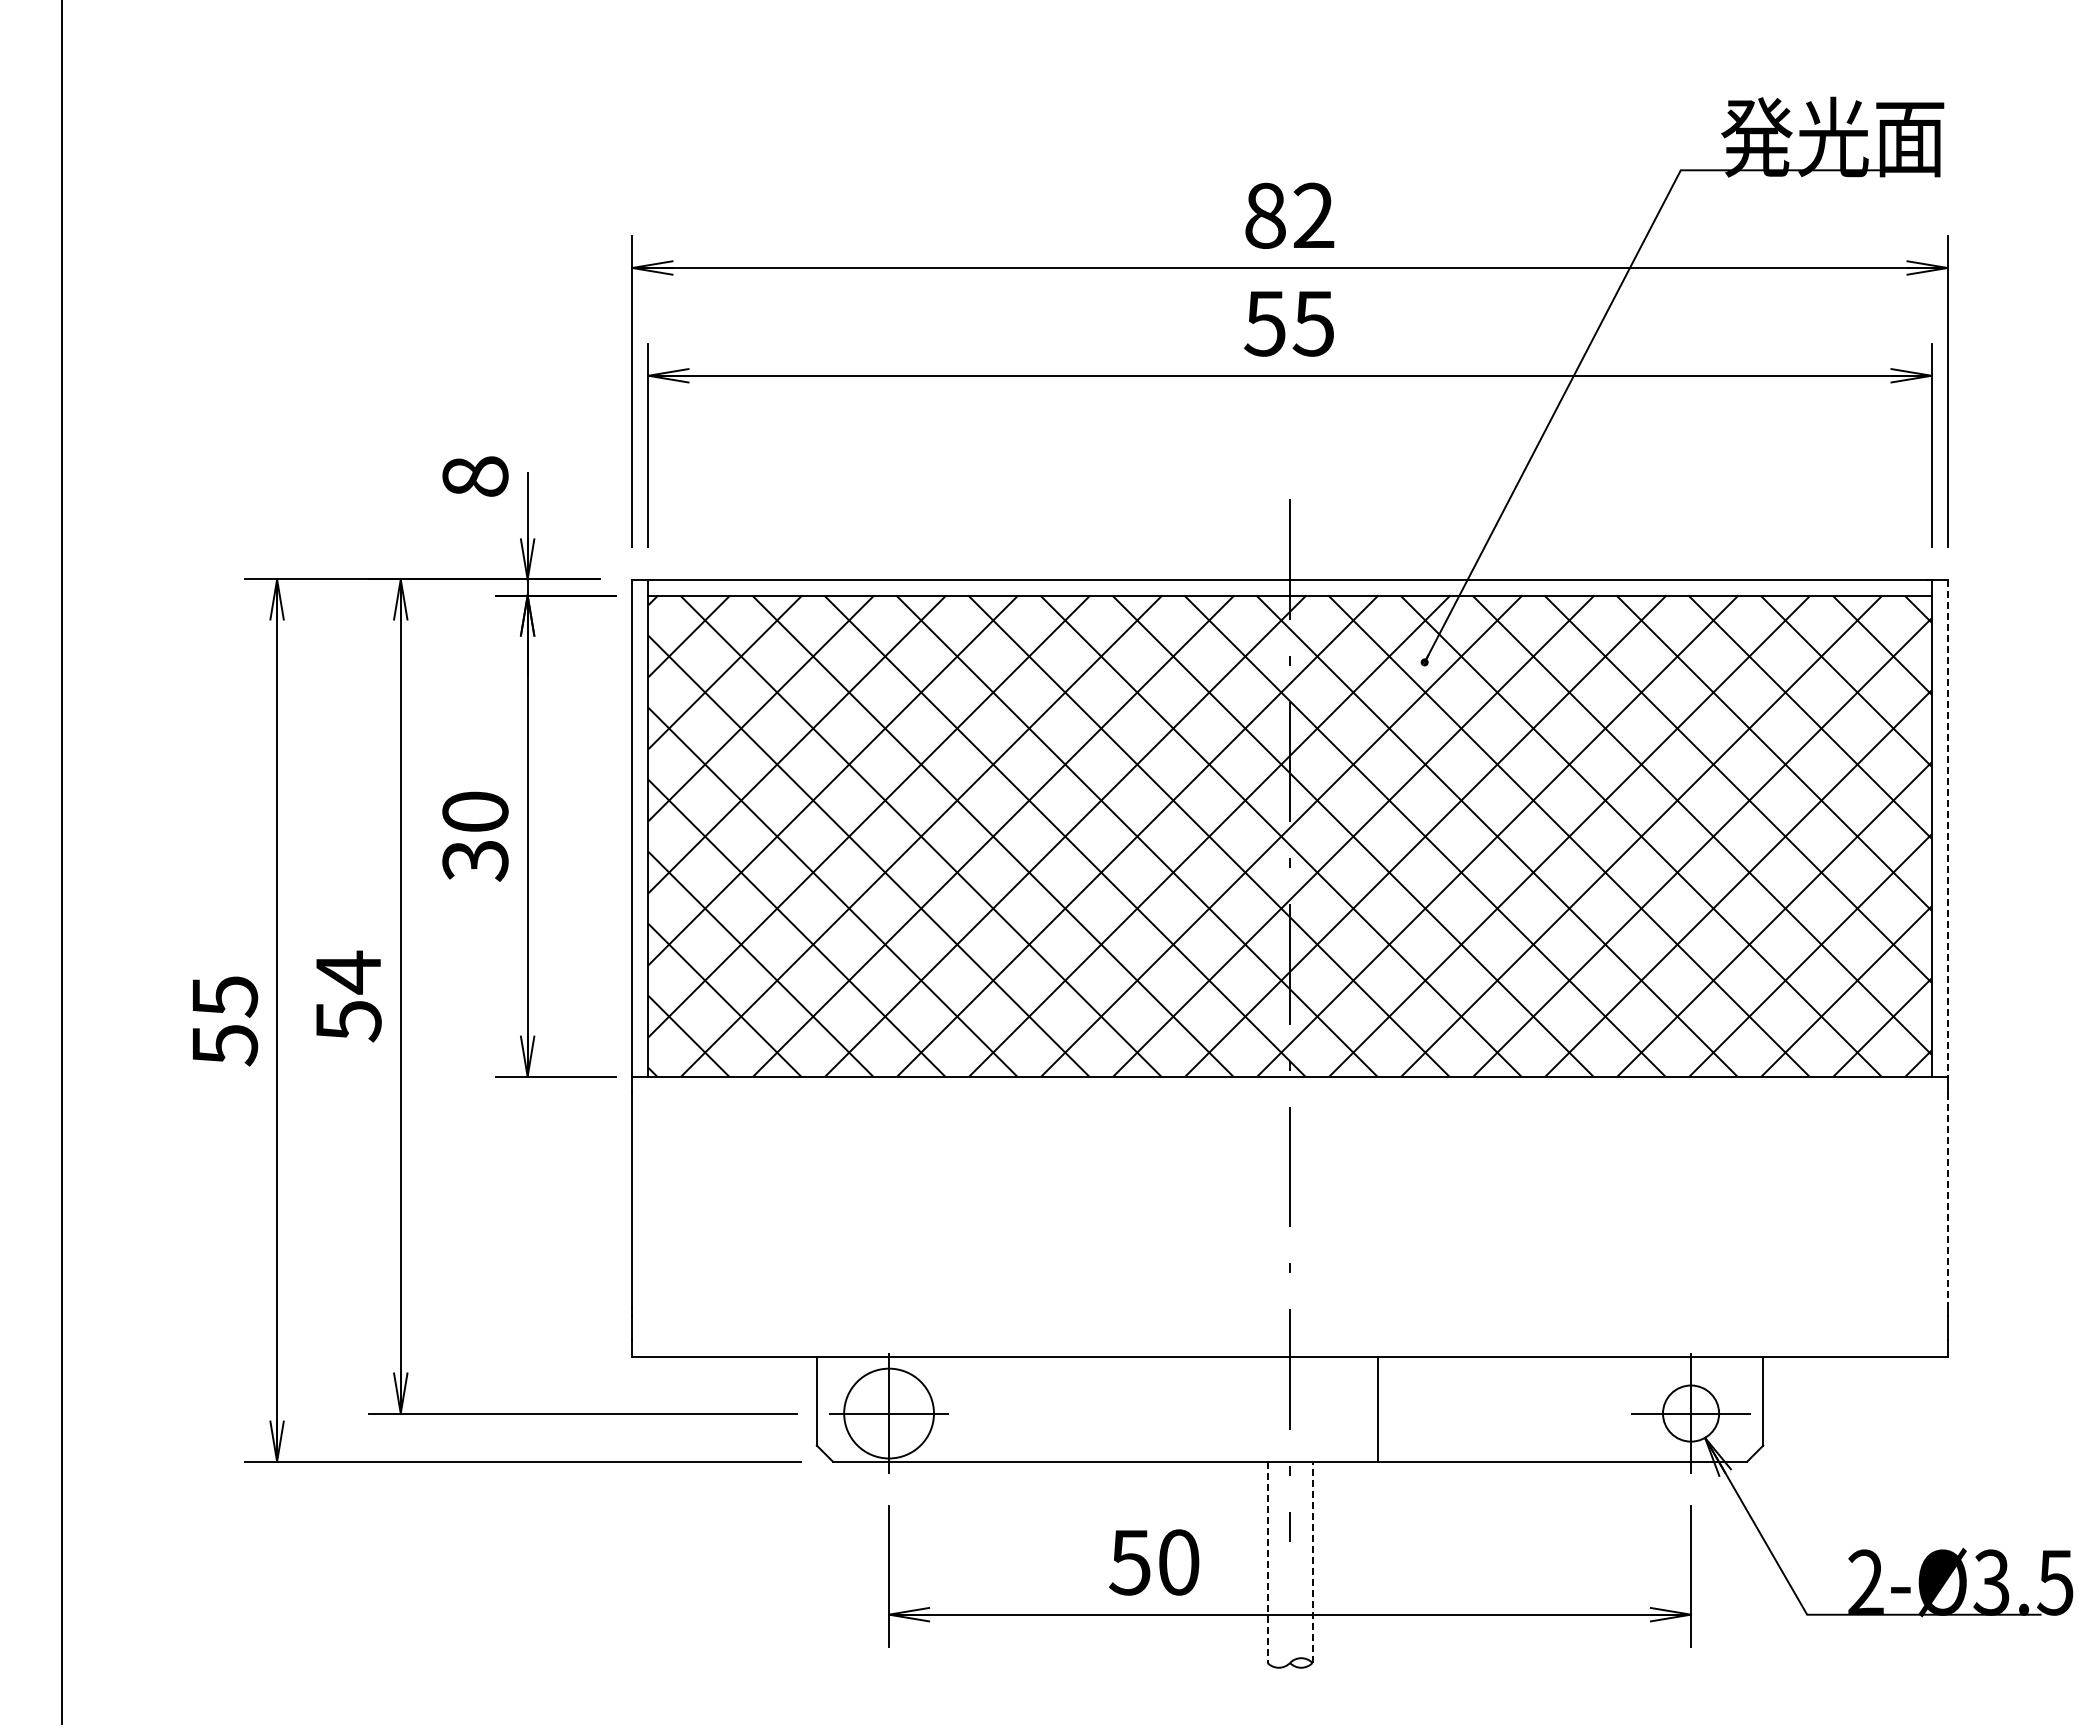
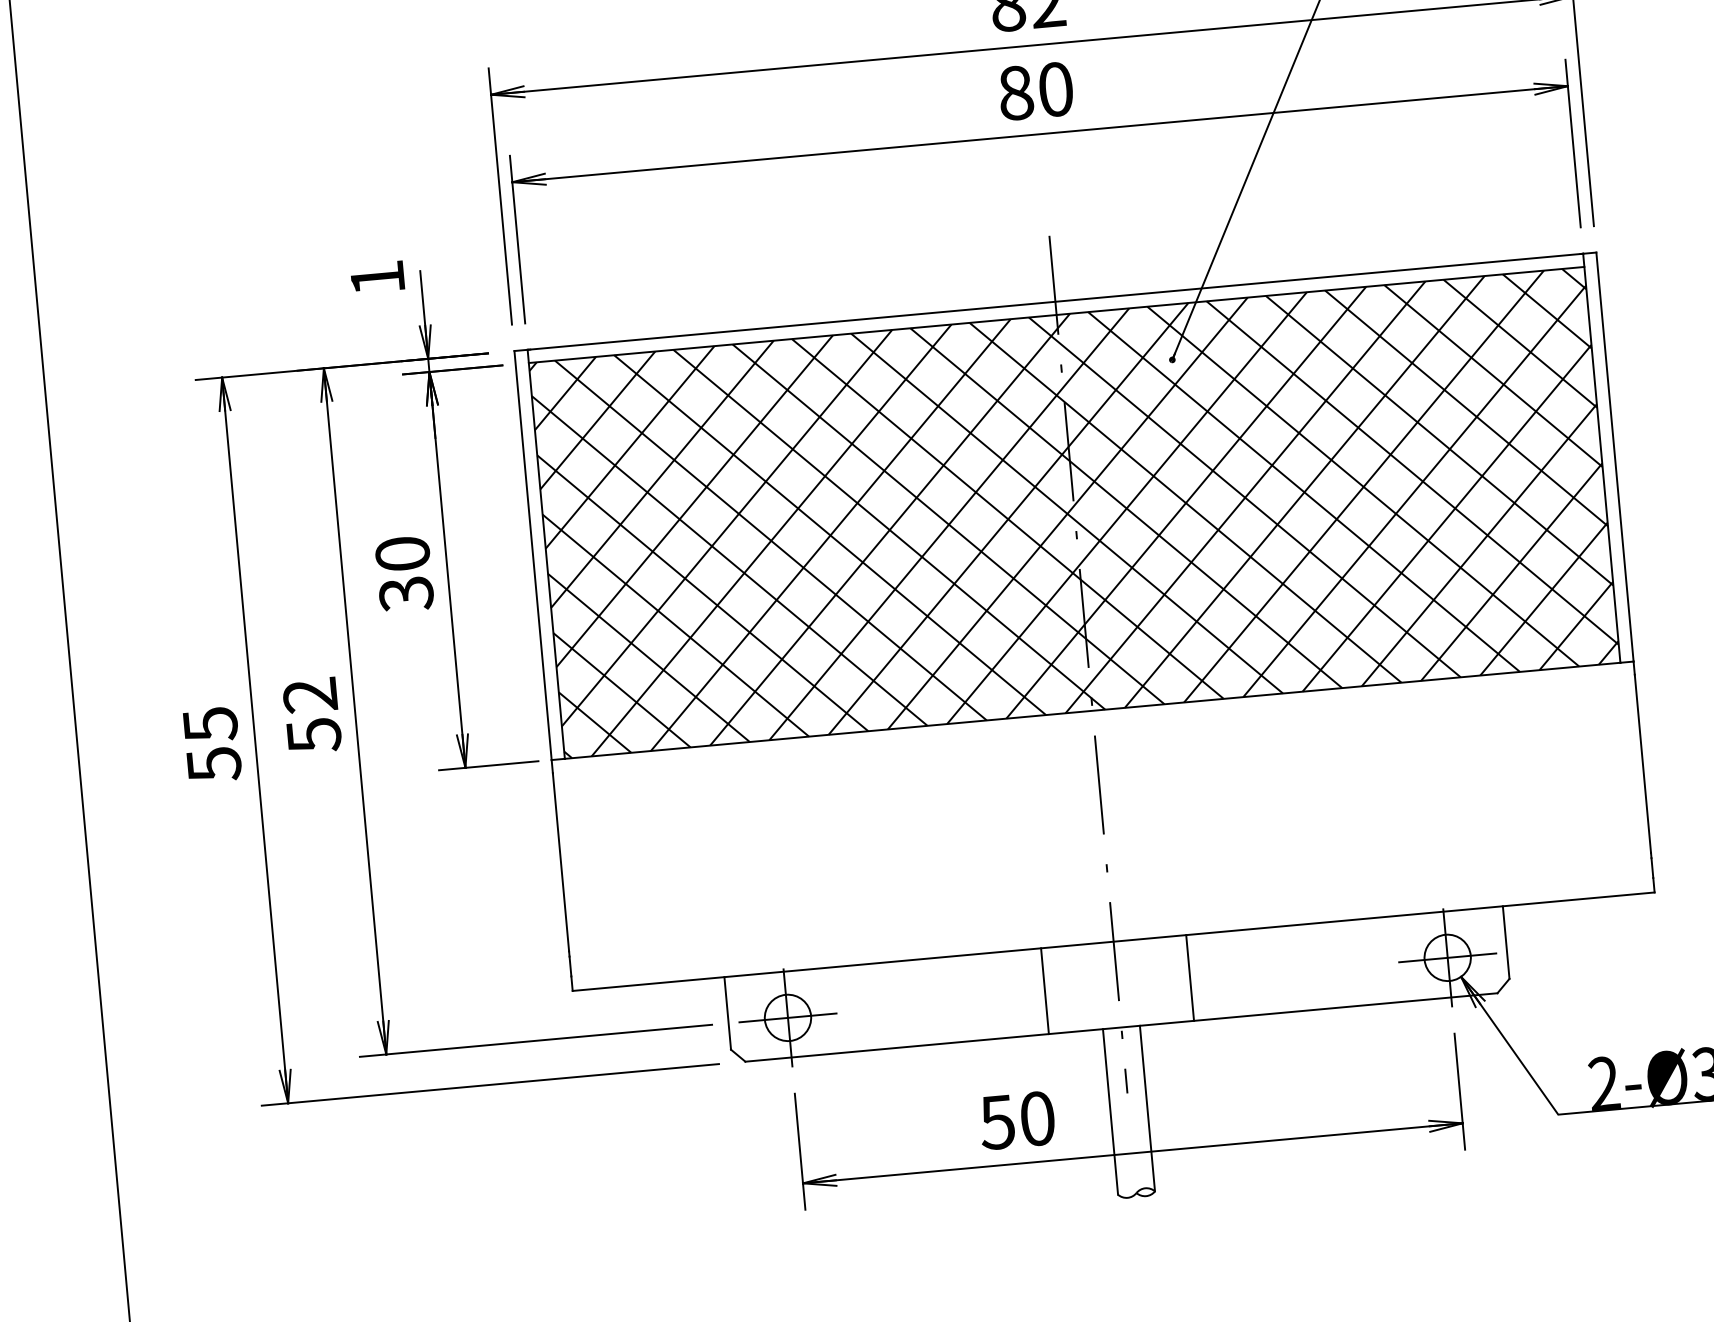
text: (1289, 323) -> (1035, 91), 55 -> 80
text: (475, 476) -> (377, 278), 8 -> 1
line: (1947, 828) -> (1614, 457), dashed -> solid
text: (347, 972) -> (309, 695), 54 -> 52
line: (1947, 1200) -> (1642, 763), dashed -> solid
line: (1201, 1409) -> (1044, 991), added
circle: (889, 1413) -> (788, 1017), size x0.62
line: (1267, 1562) -> (1110, 1112), dashed -> solid
line: (1312, 1562) -> (1147, 1108), dashed -> solid

